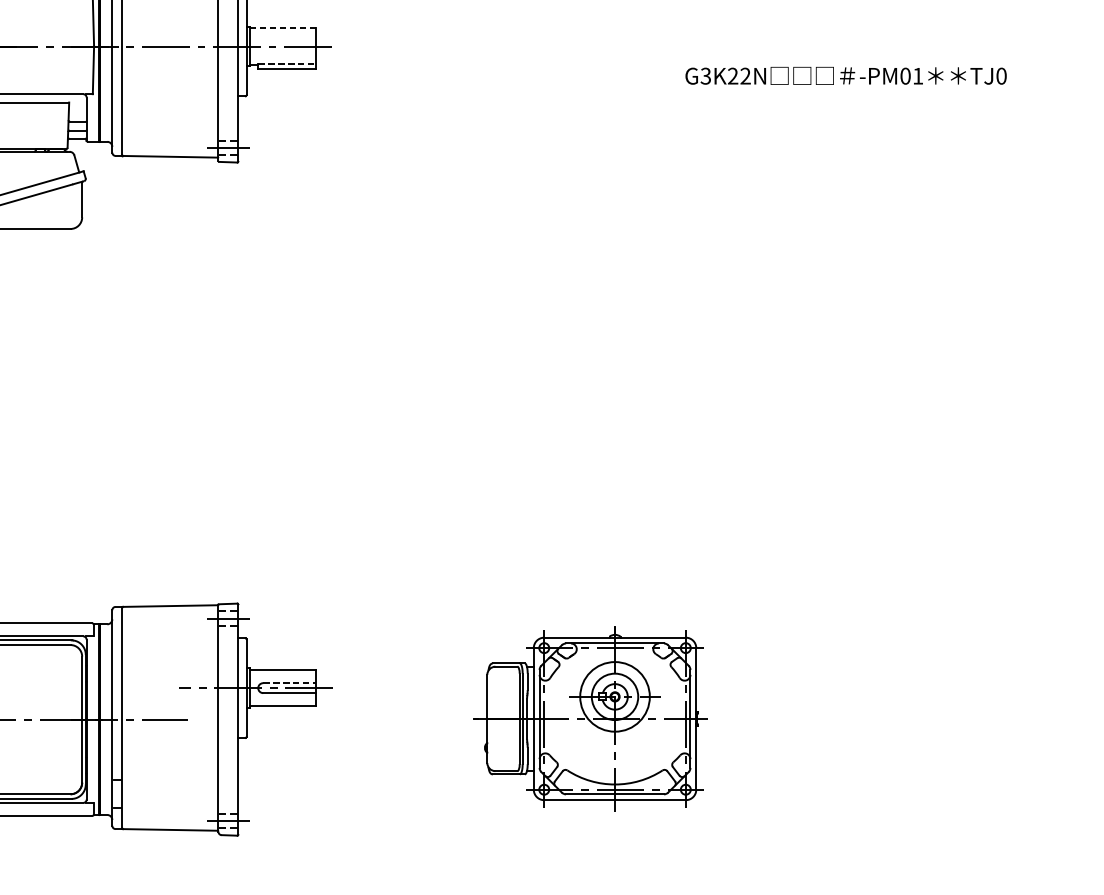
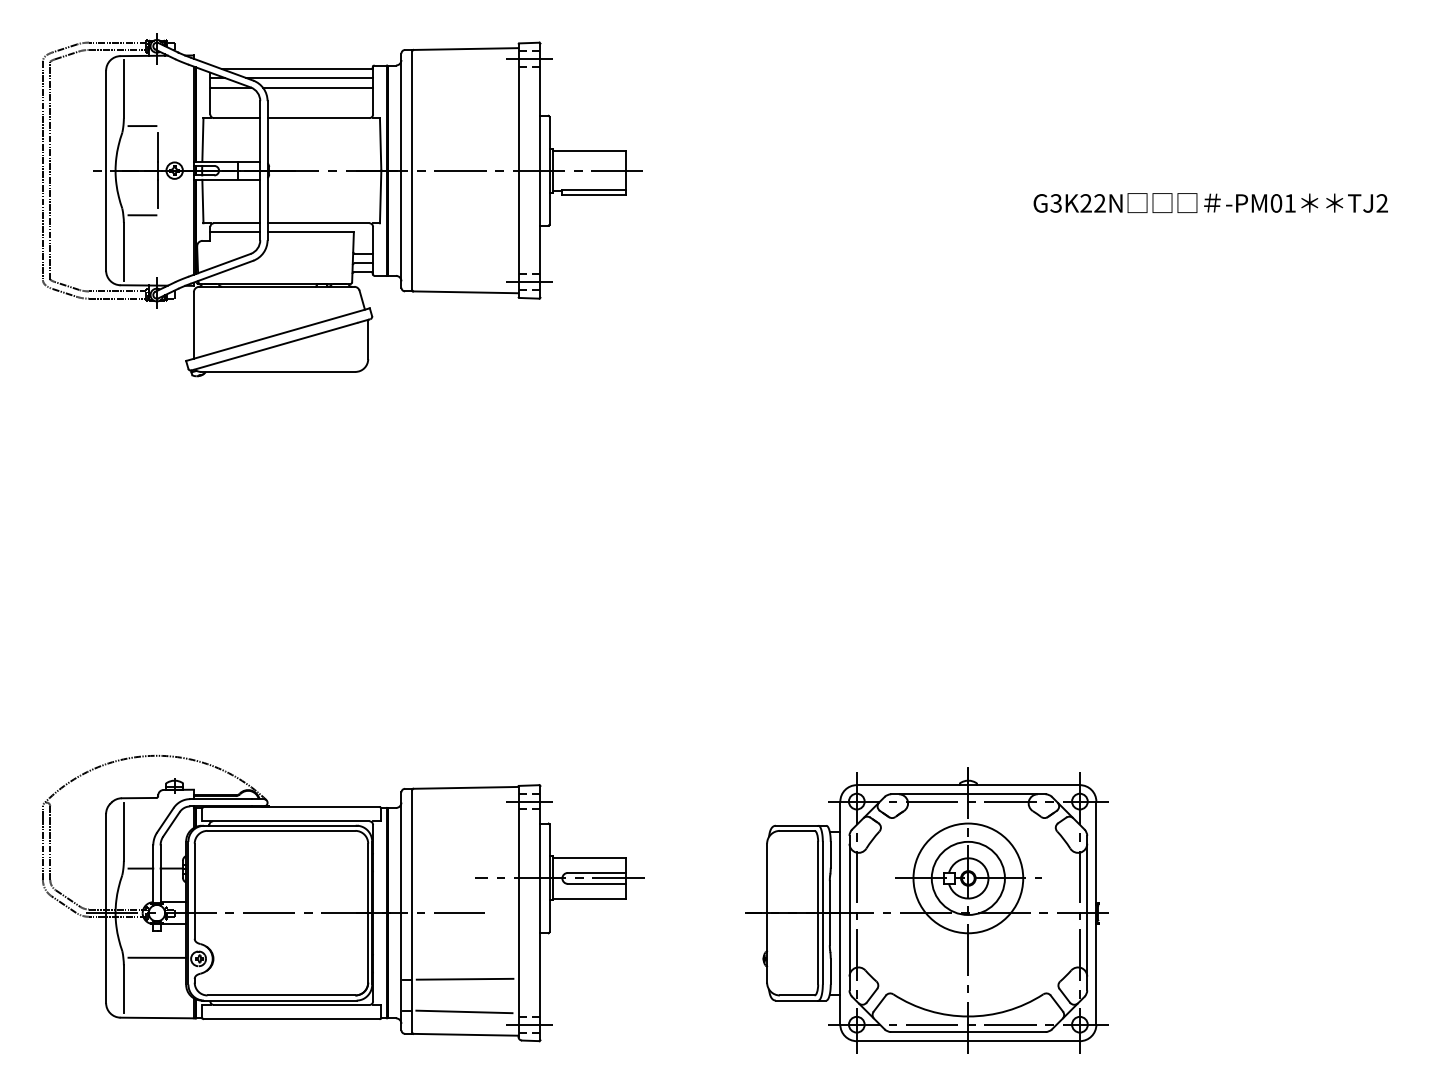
line: (282, 28) -> (589, 150), dashed -> solid
line: (287, 64) -> (594, 190), dashed -> solid
text: (1000, 76) -> (1381, 203), TJ0 -> TJ2
line: (290, 682) -> (597, 872), dashed -> solid
part: (588, 717) -> (926, 910), size x1.43
line: (169, 778) -> (464, 978), added
line: (169, 808) -> (464, 1011), added

